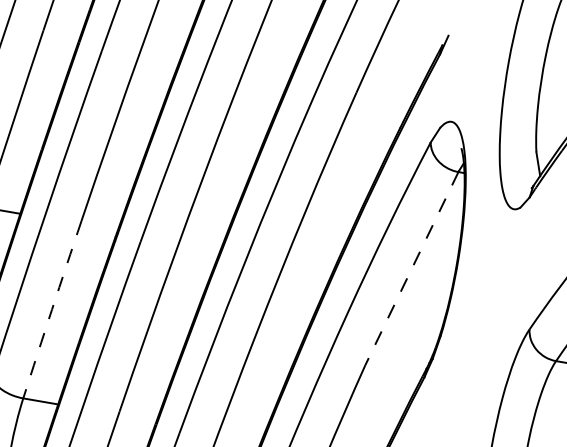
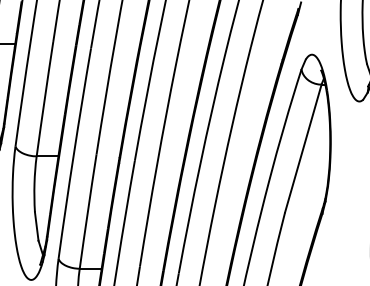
line: (412, 268) -> (303, 148), dashed -> solid
arc: (51, 309) -> (87, 211), dashed -> solid

